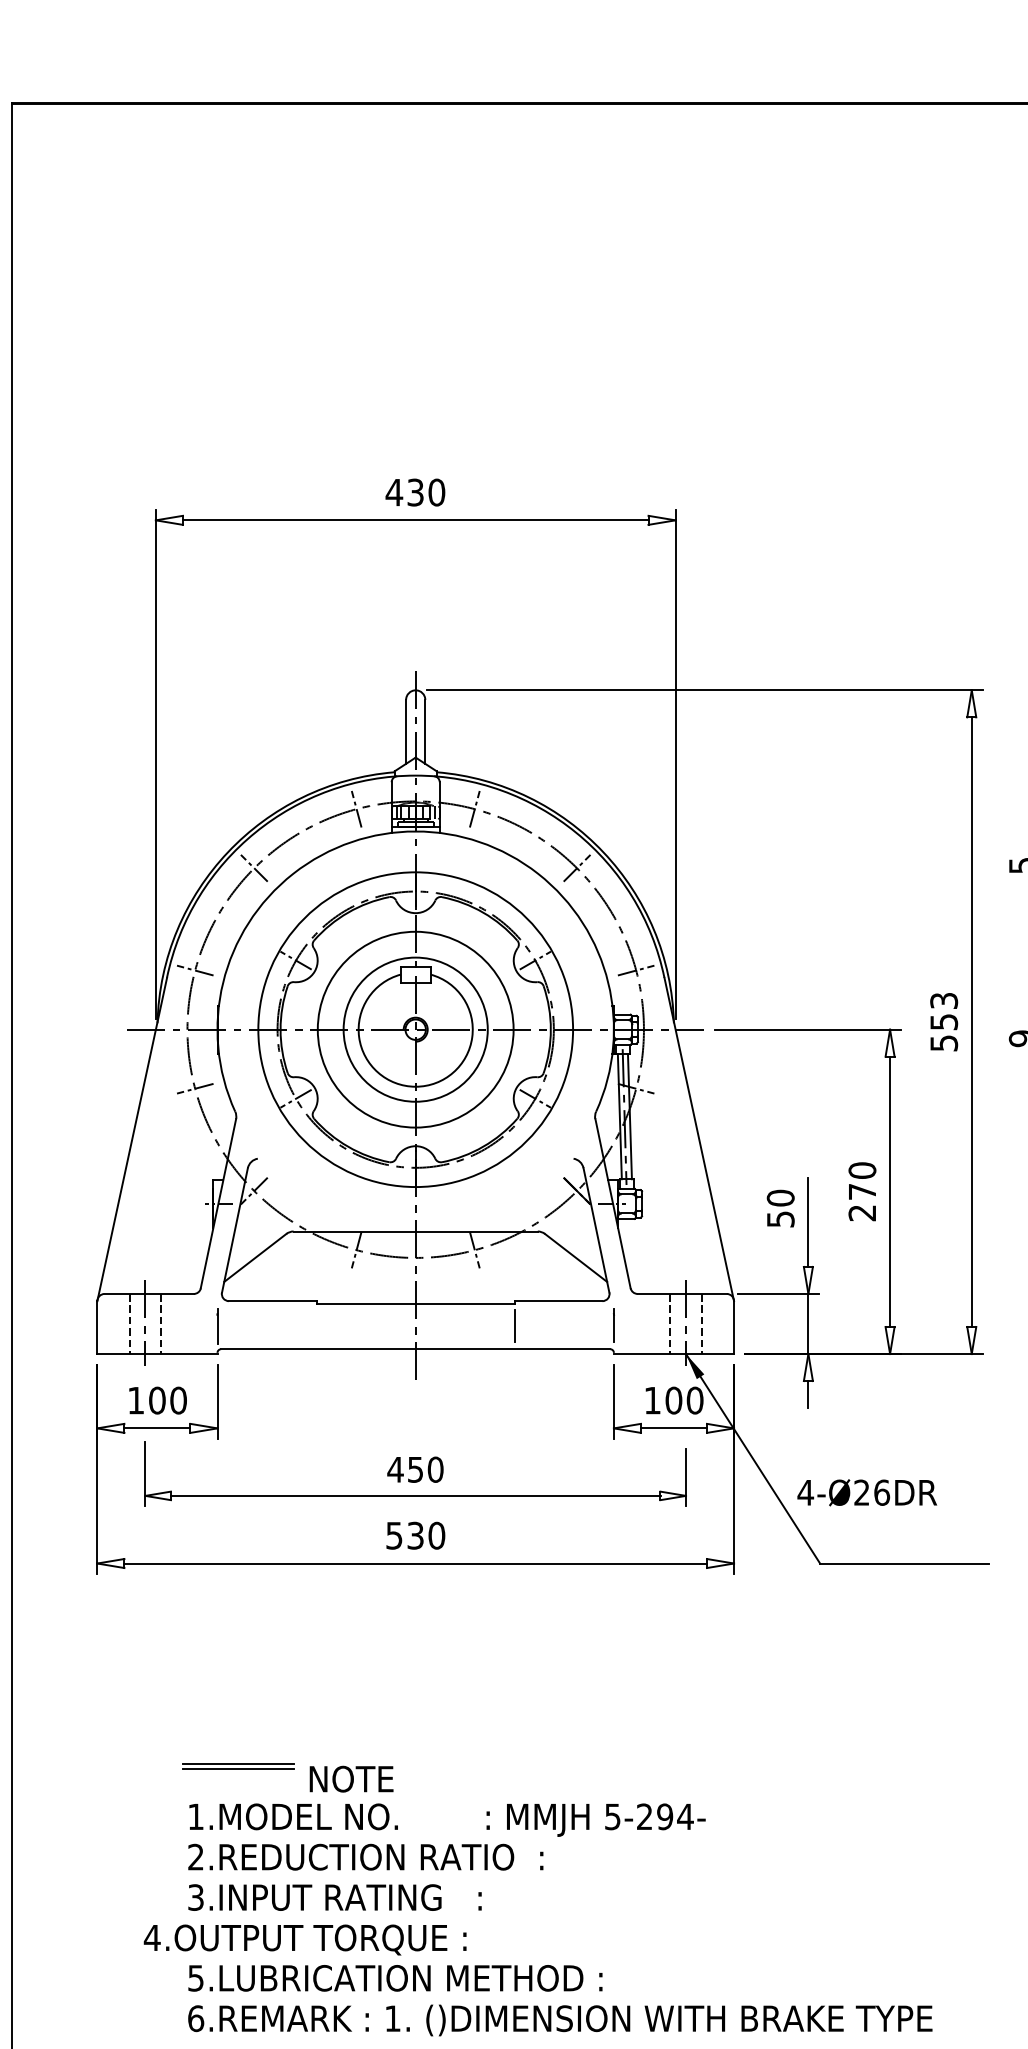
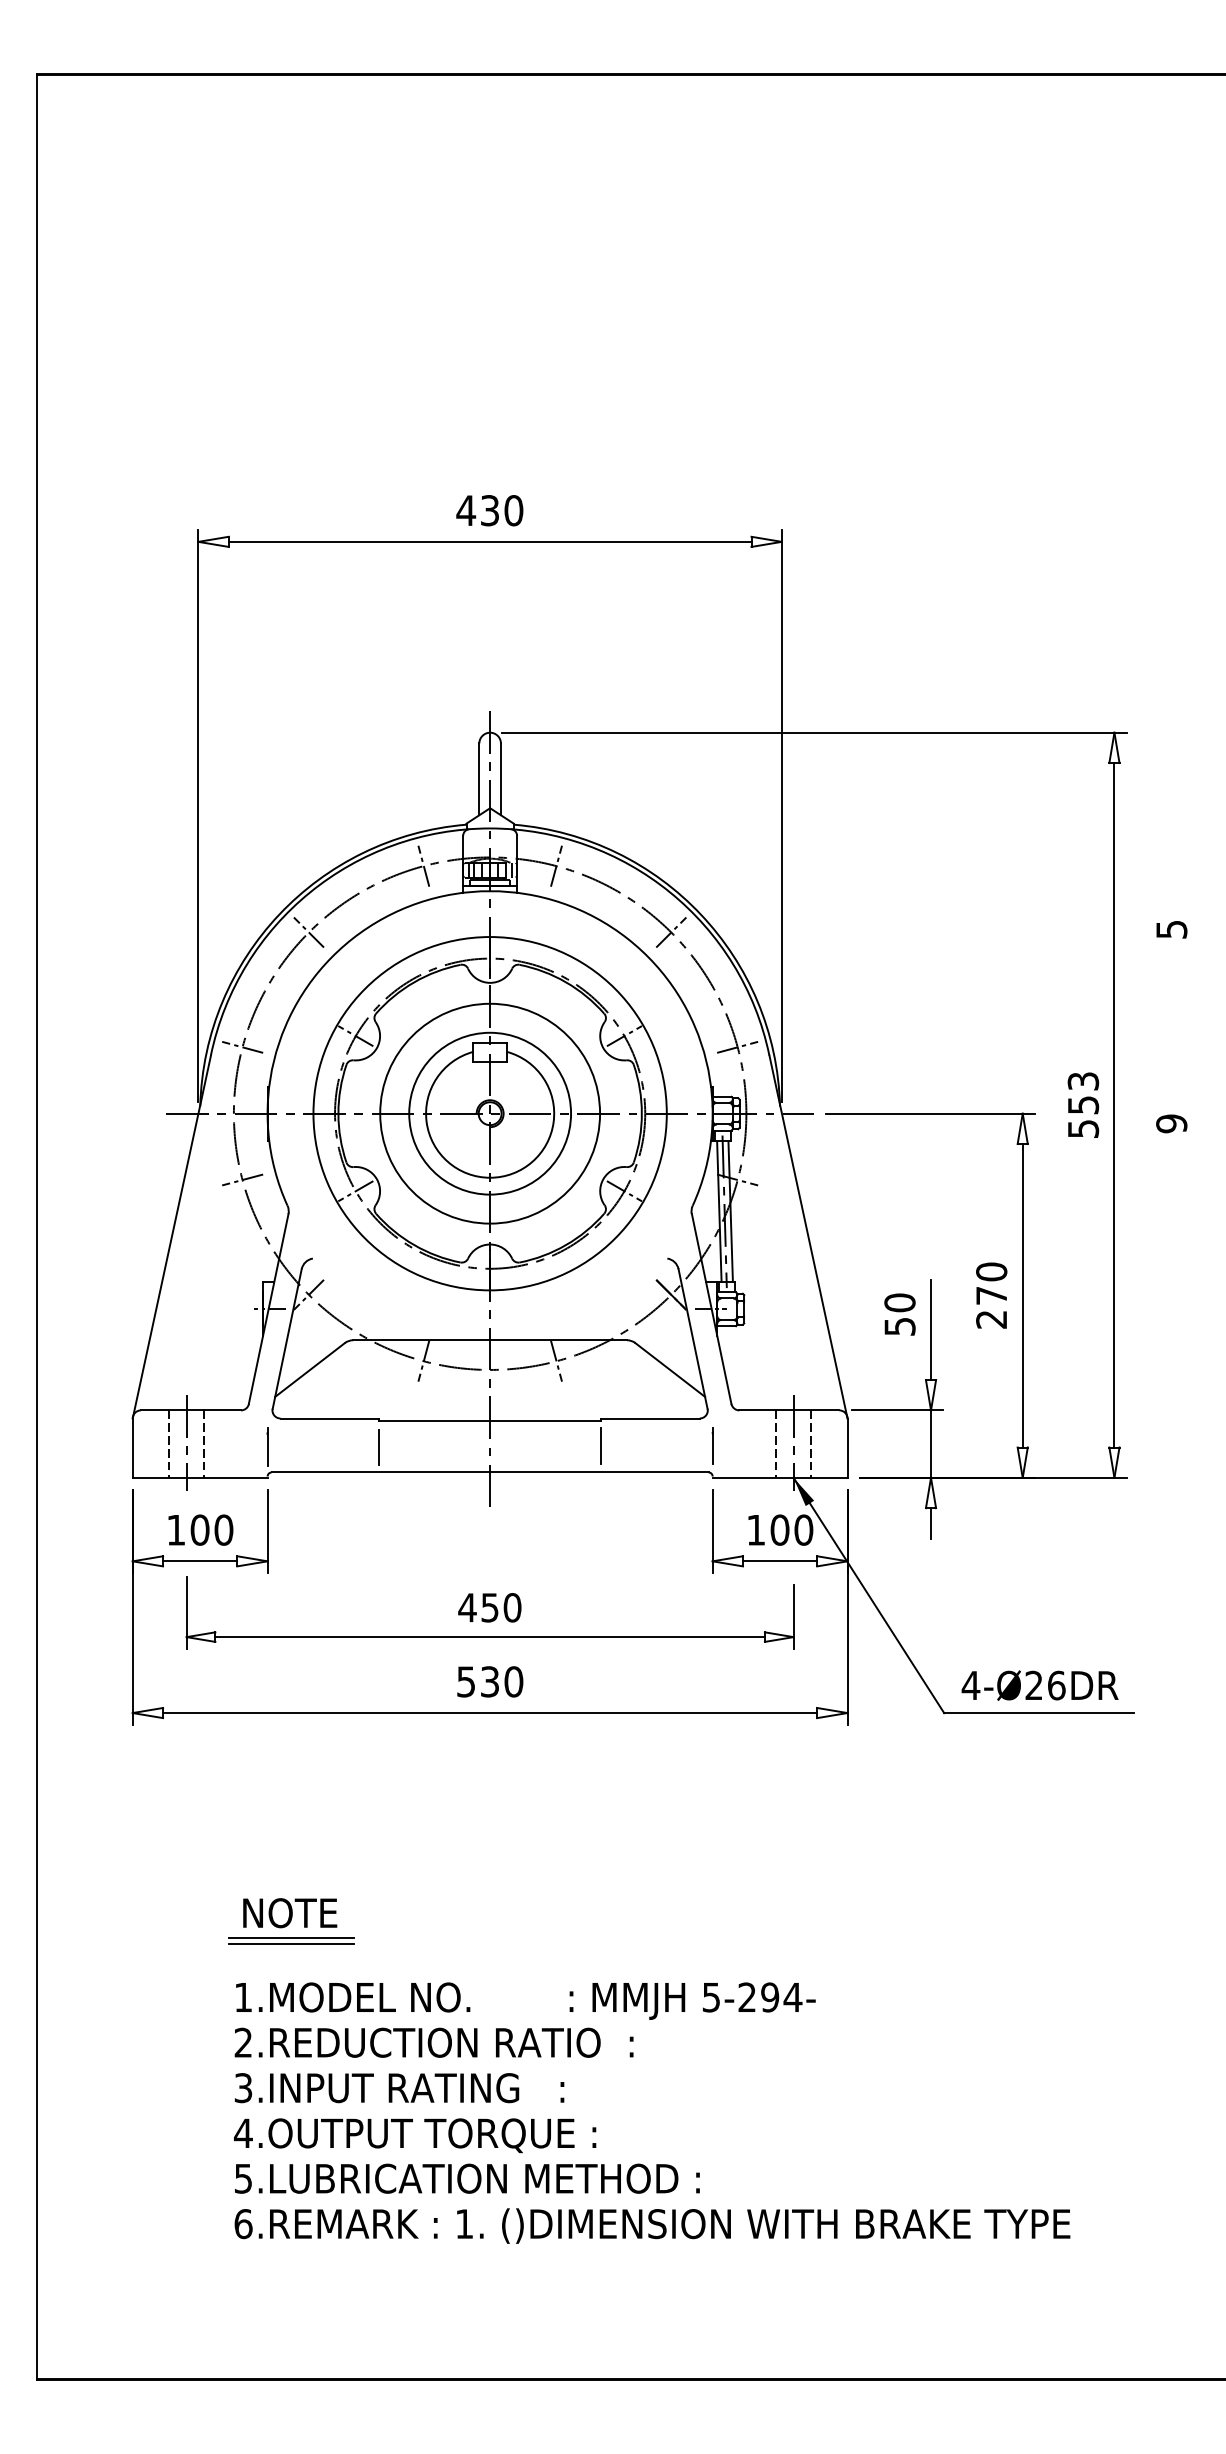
line: (316, 1326) -> (378, 1446), added
text: (866, 1492) -> (1039, 1685), moved
text: (351, 1779) -> (290, 1913), moved
text: (305, 1939) -> (415, 2135), moved

